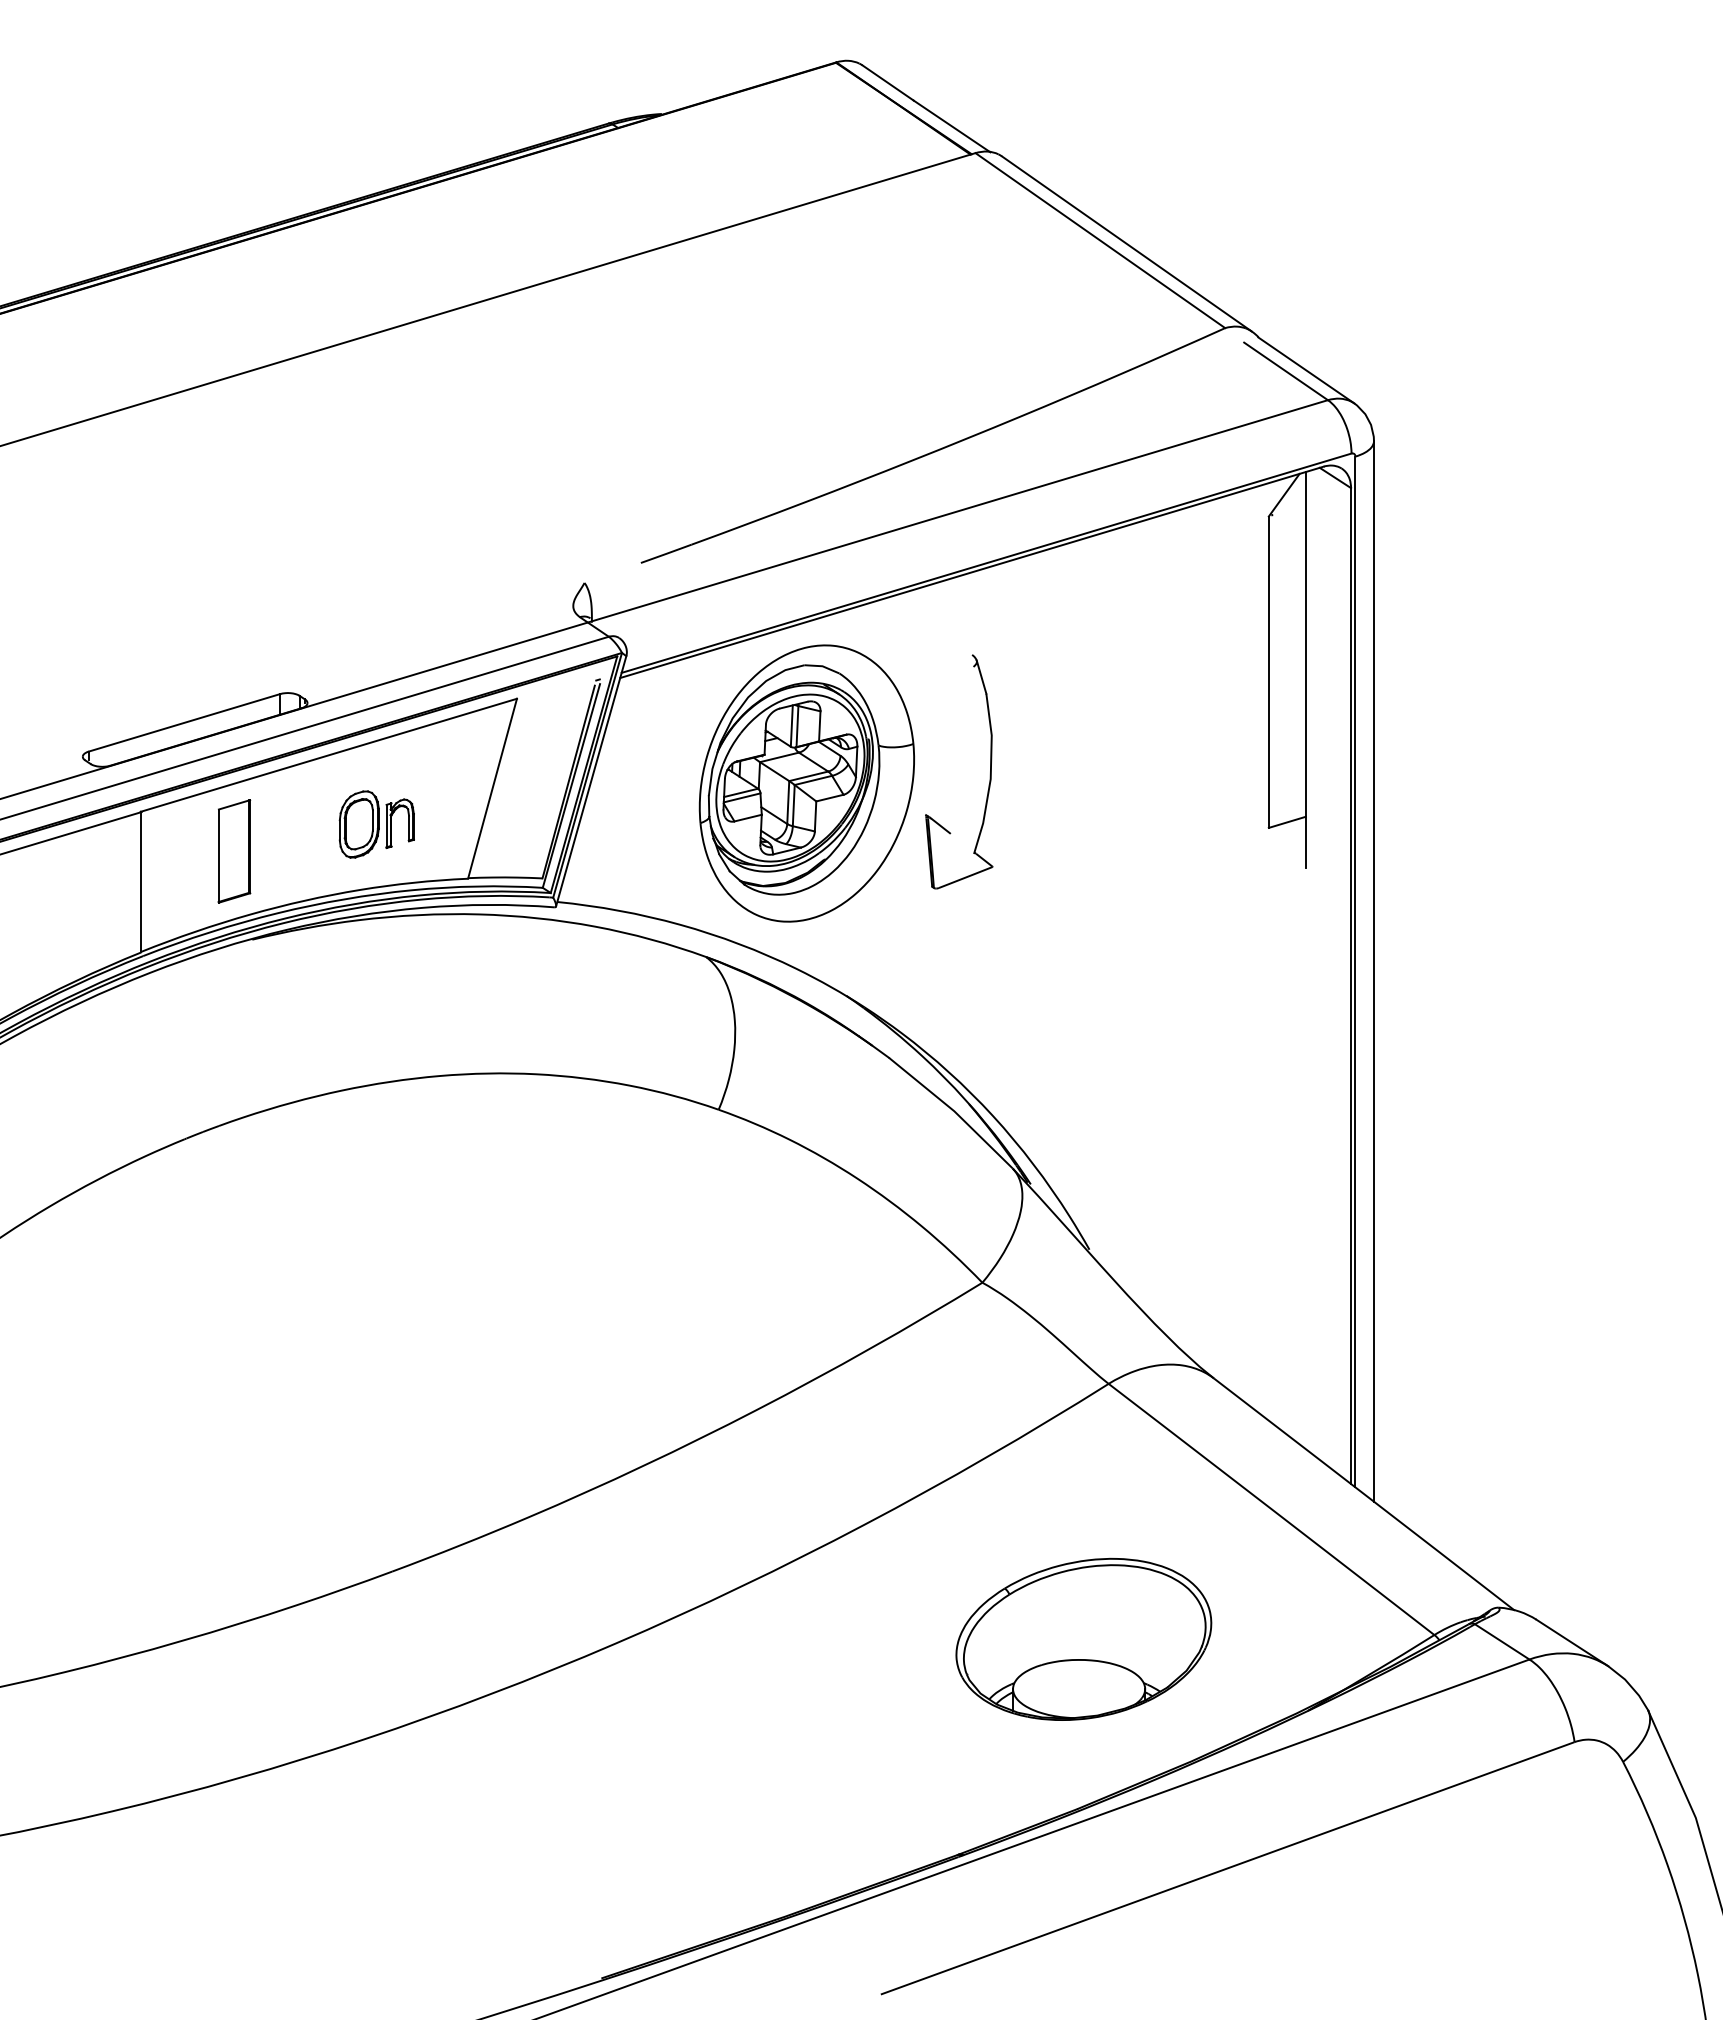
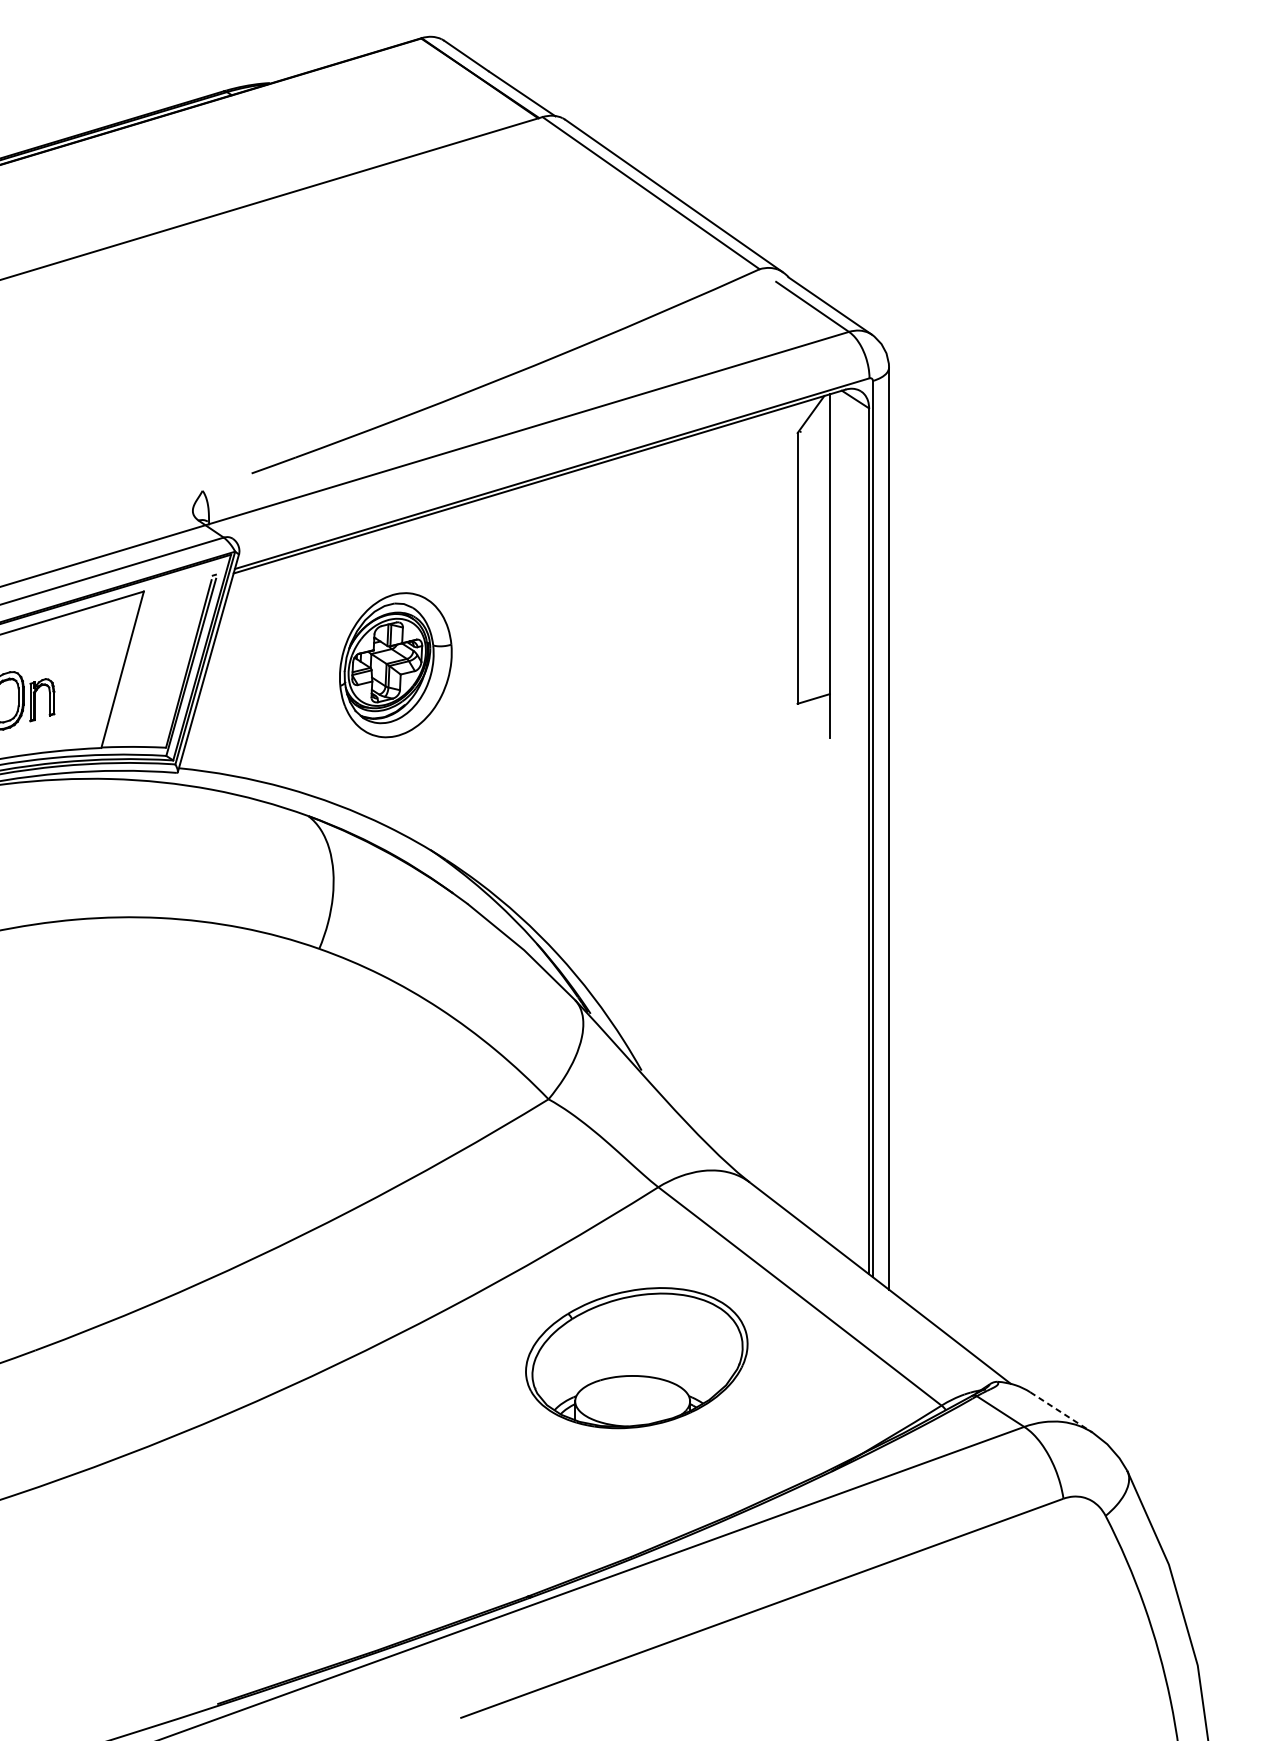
part: (989, 775) -> (554, 658), removed
part: (806, 783) -> (395, 665), size x0.6
part: (1083, 1638) -> (636, 1357), moved
line: (1572, 1642) -> (1061, 1412), solid -> dashed

